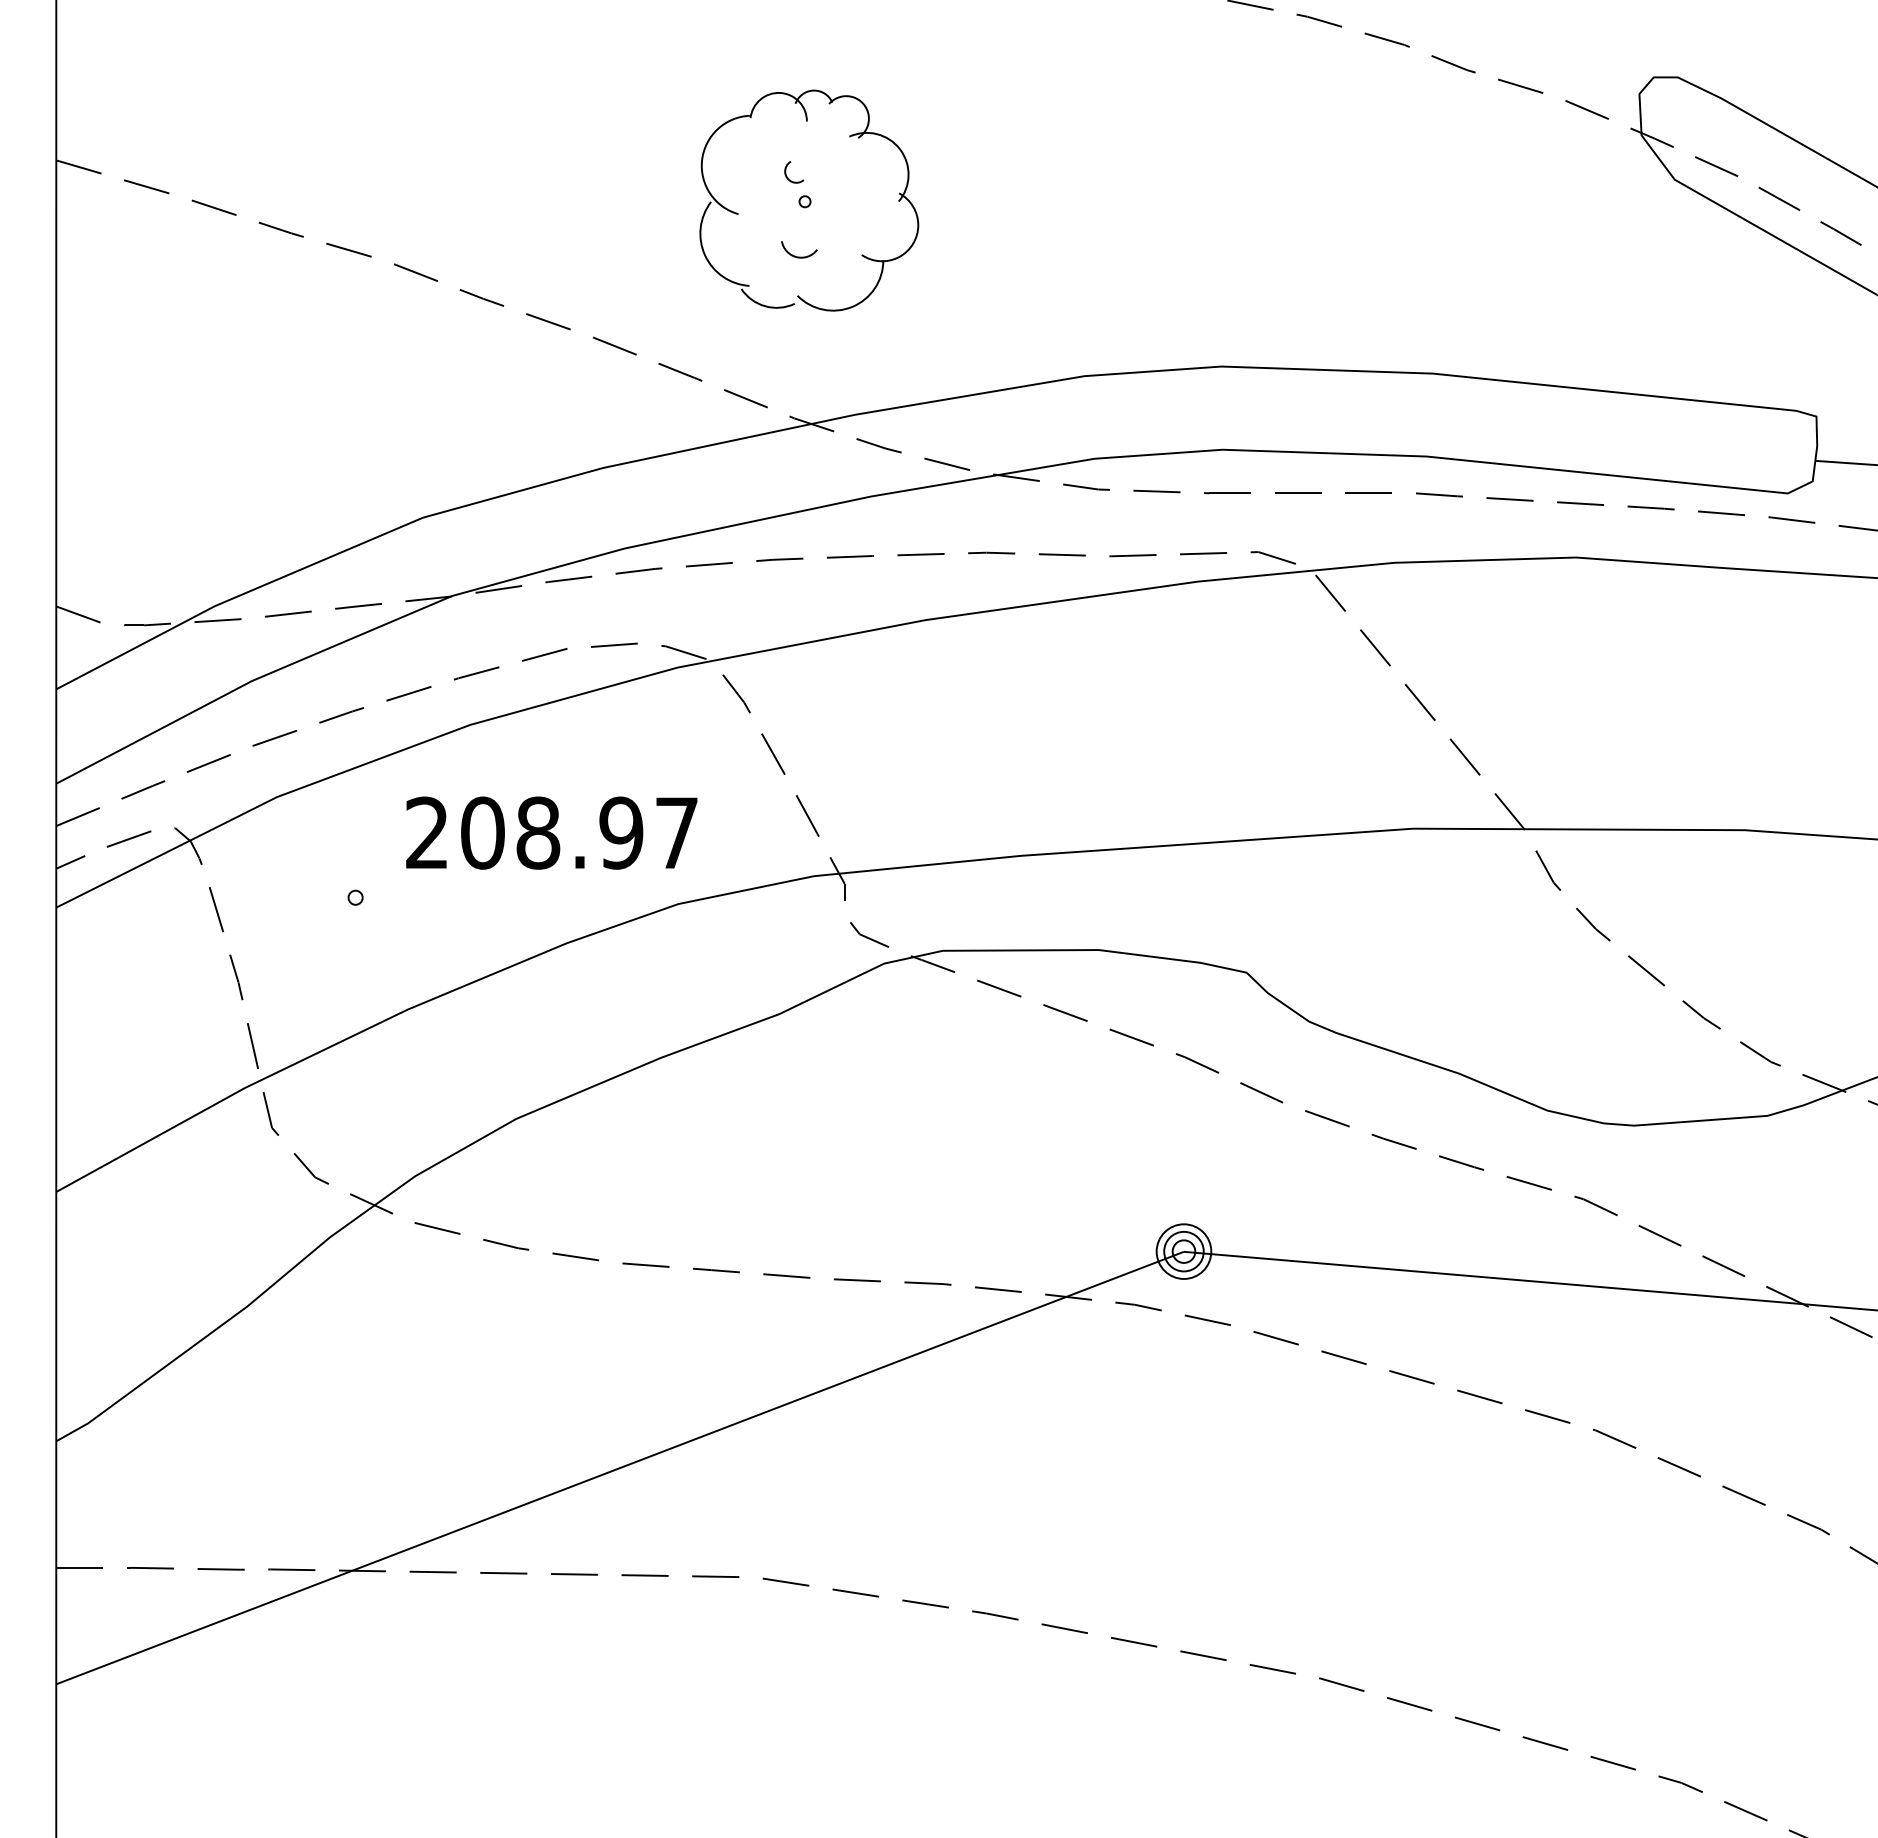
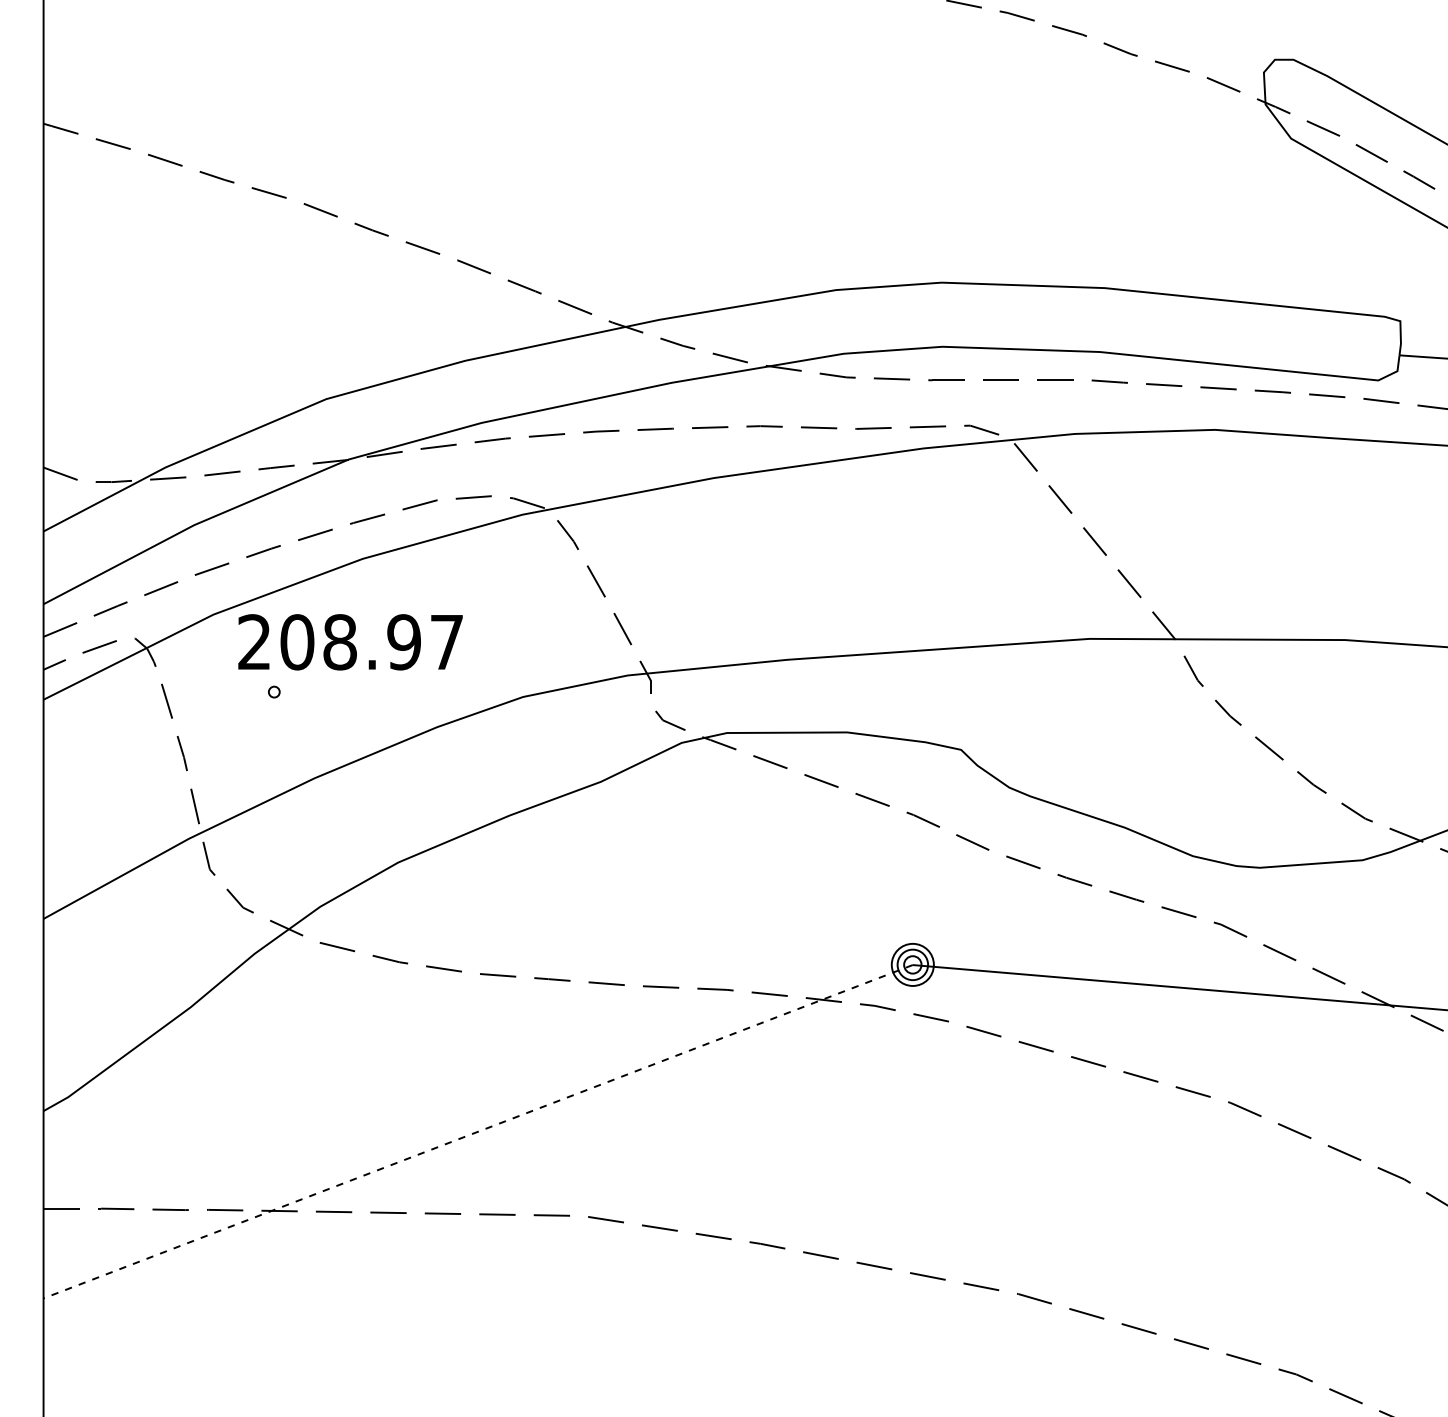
part: (808, 200) -> (623, 154), removed
text: (551, 833) -> (350, 642), moved
line: (619, 1467) -> (477, 1131), solid -> dashed

